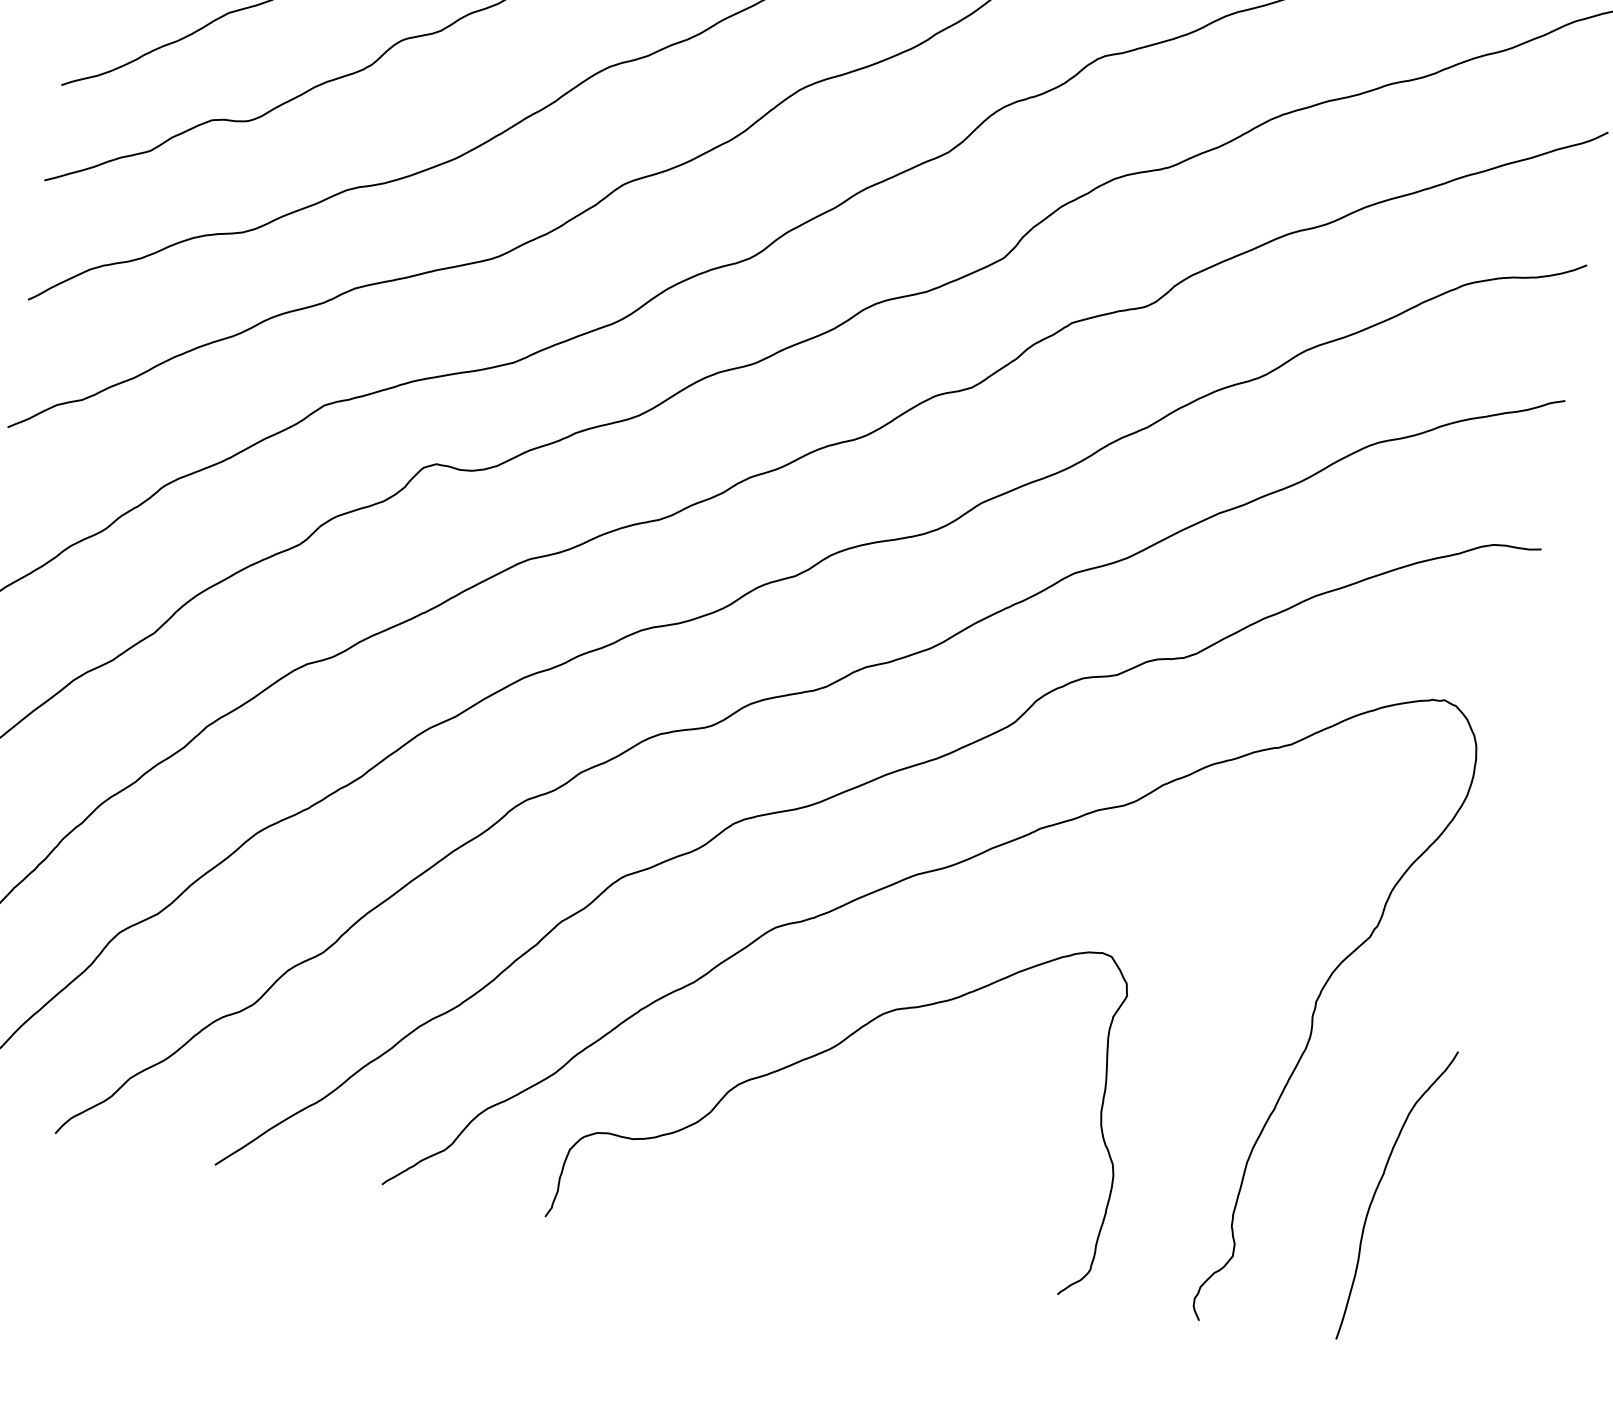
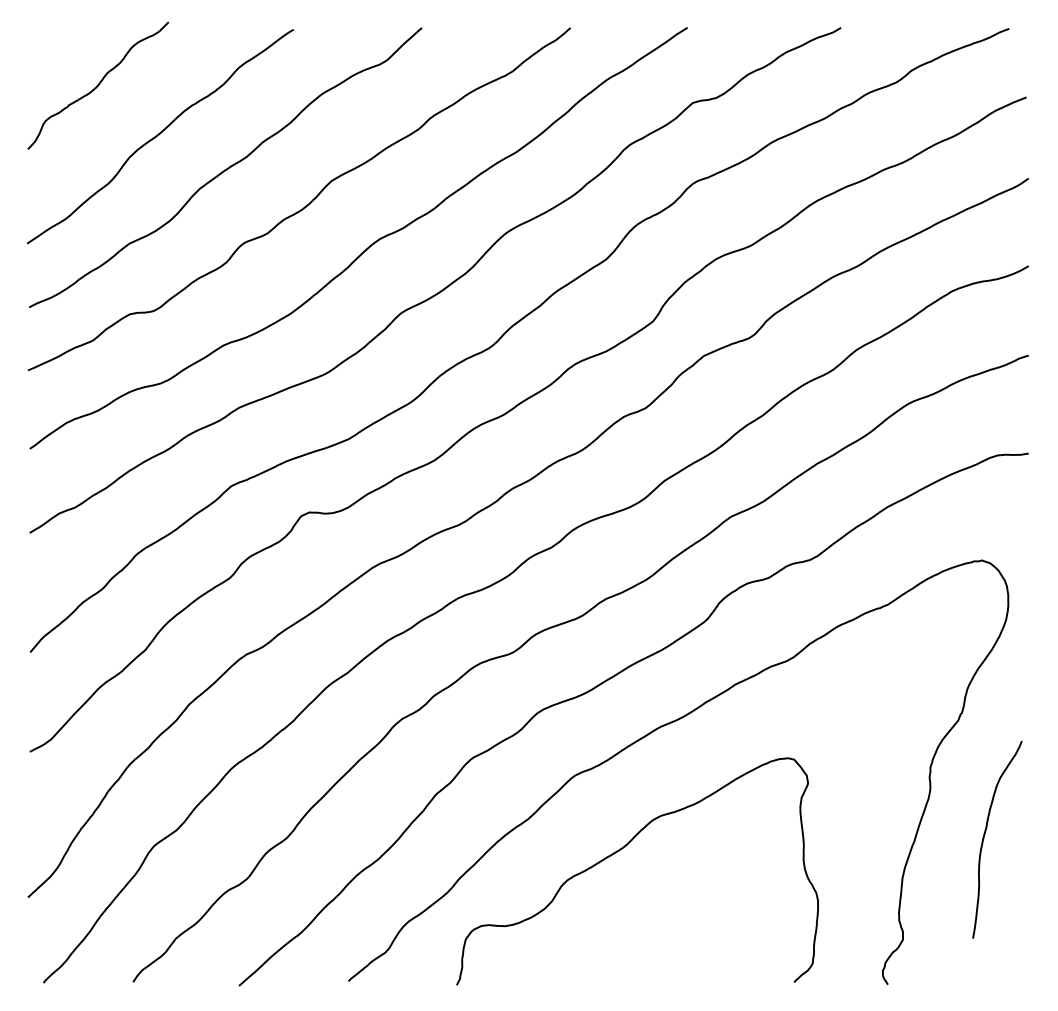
curve: (1380, 1186) -> (985, 835), moved

